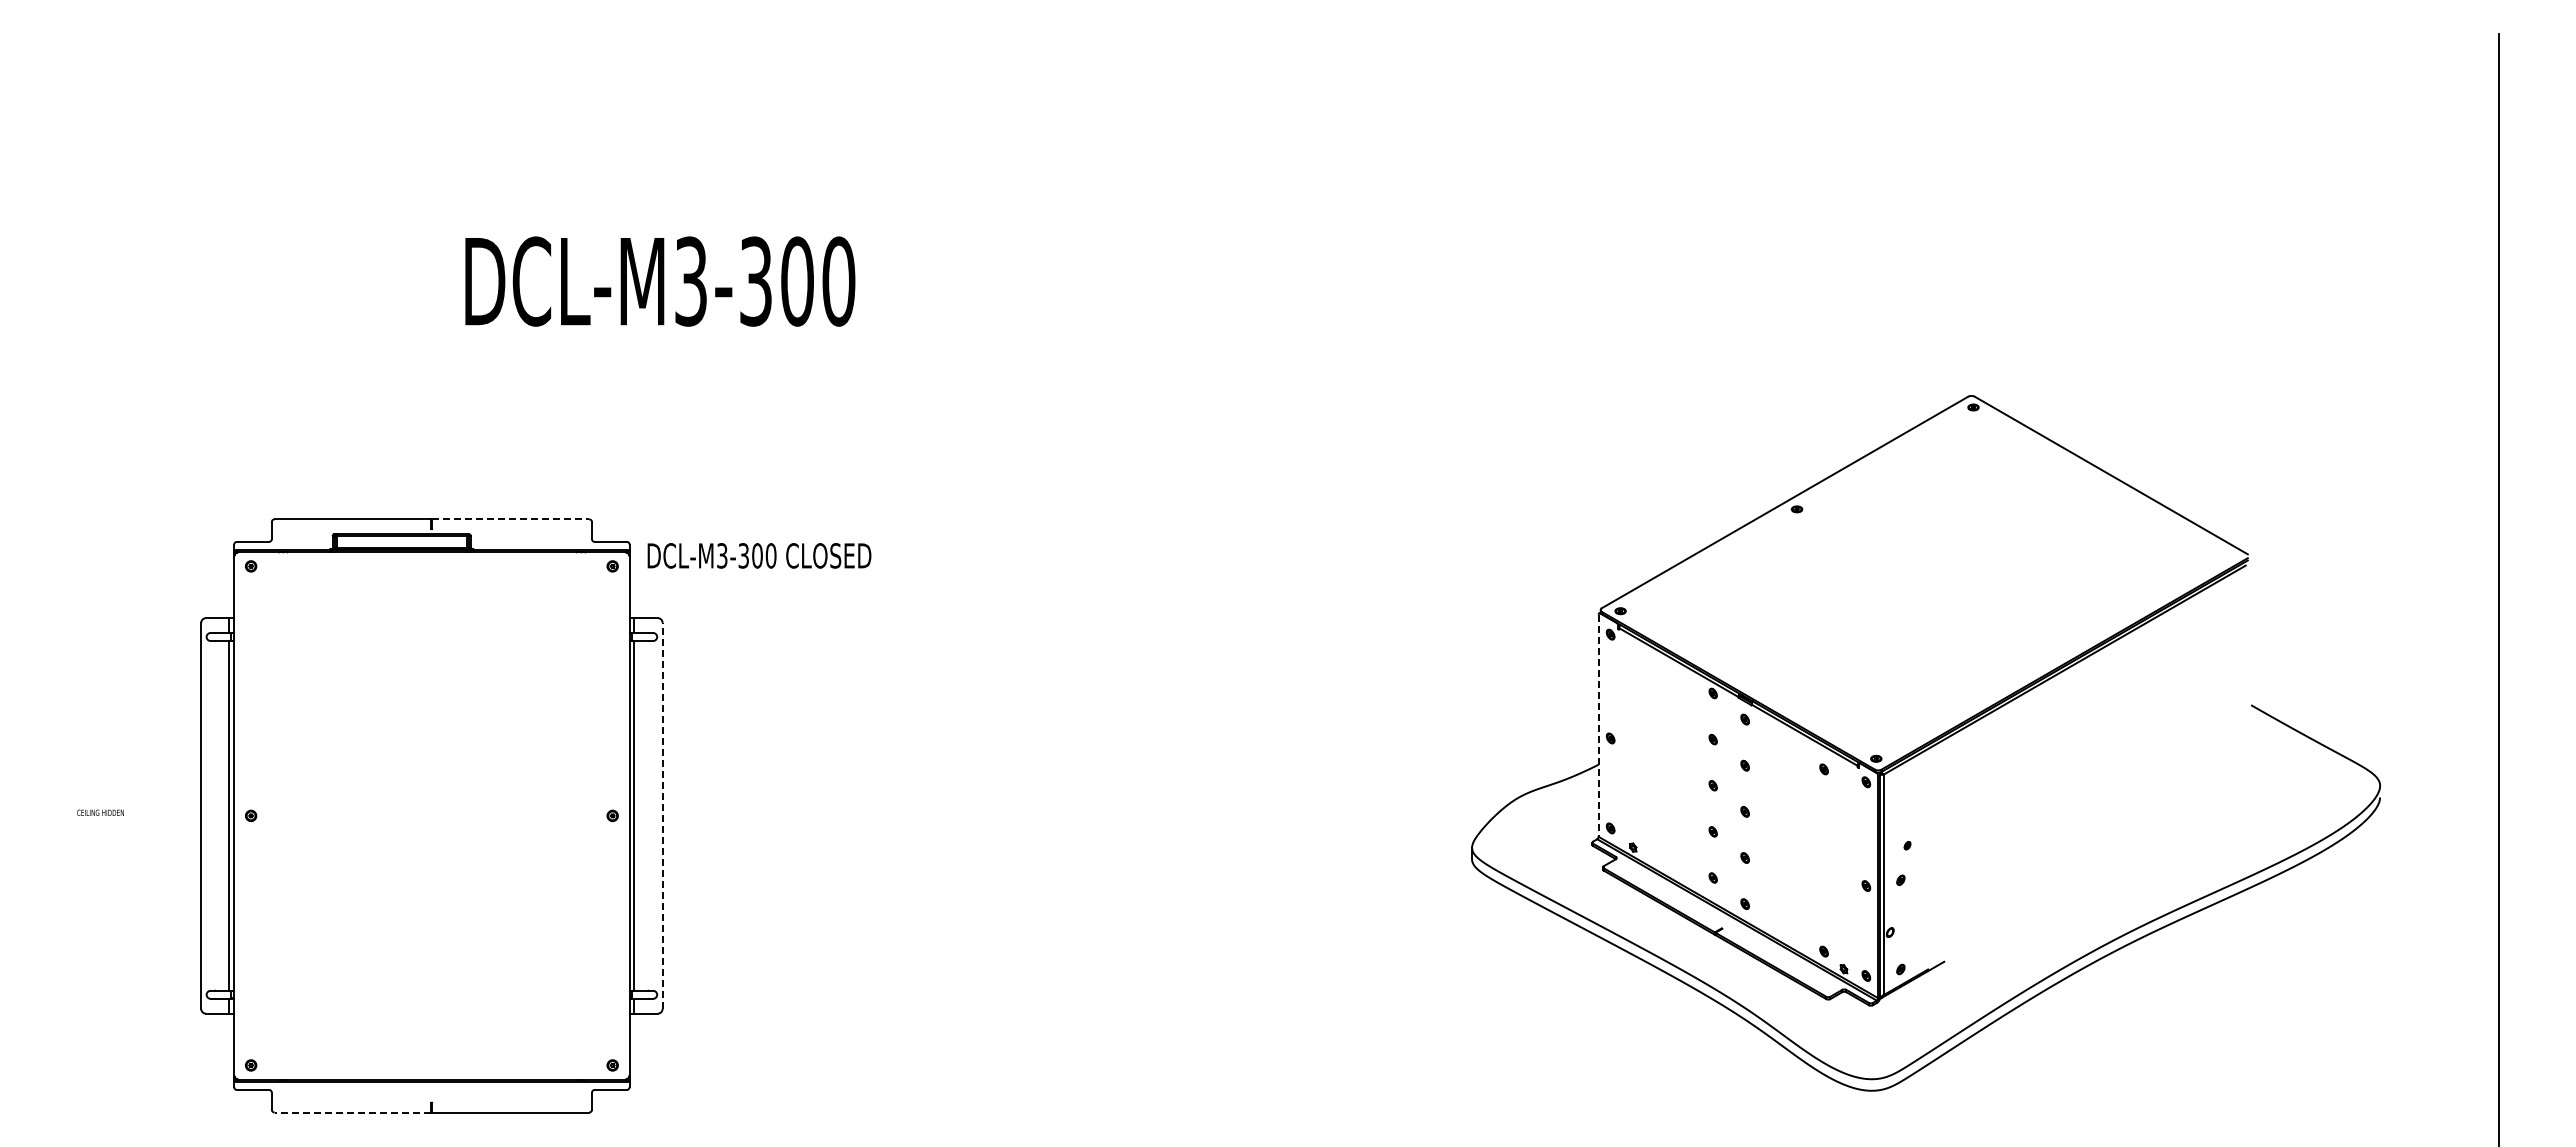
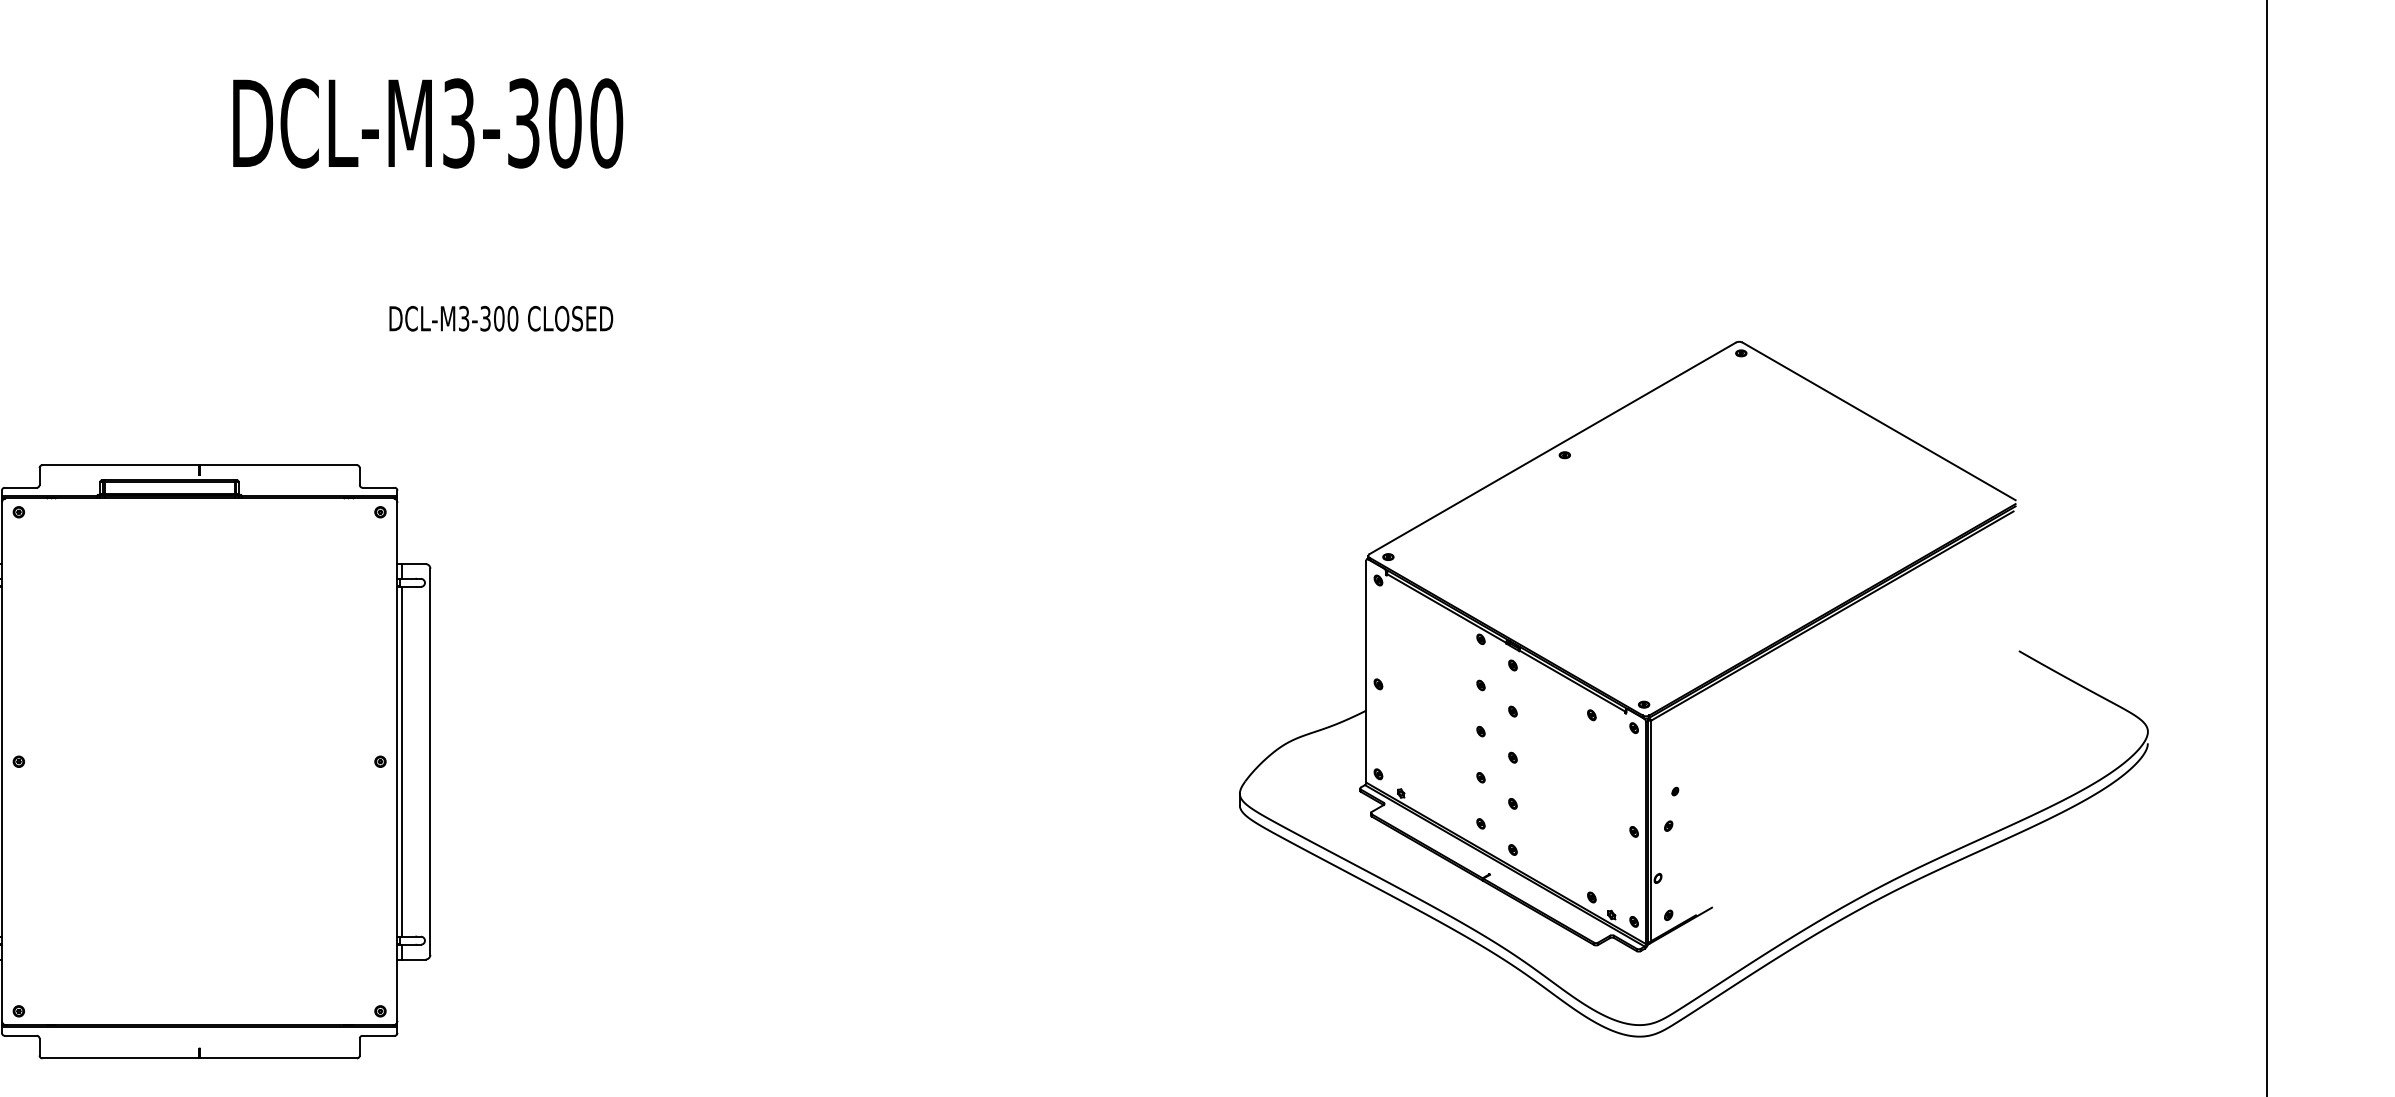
text: (660, 281) -> (428, 123), moved
line: (511, 519) -> (279, 465), dashed -> solid
text: (759, 555) -> (501, 318), moved
line: (1598, 726) -> (1366, 672), dashed -> solid
line: (662, 815) -> (430, 761), dashed -> solid
line: (352, 1112) -> (120, 1058), dashed -> solid

